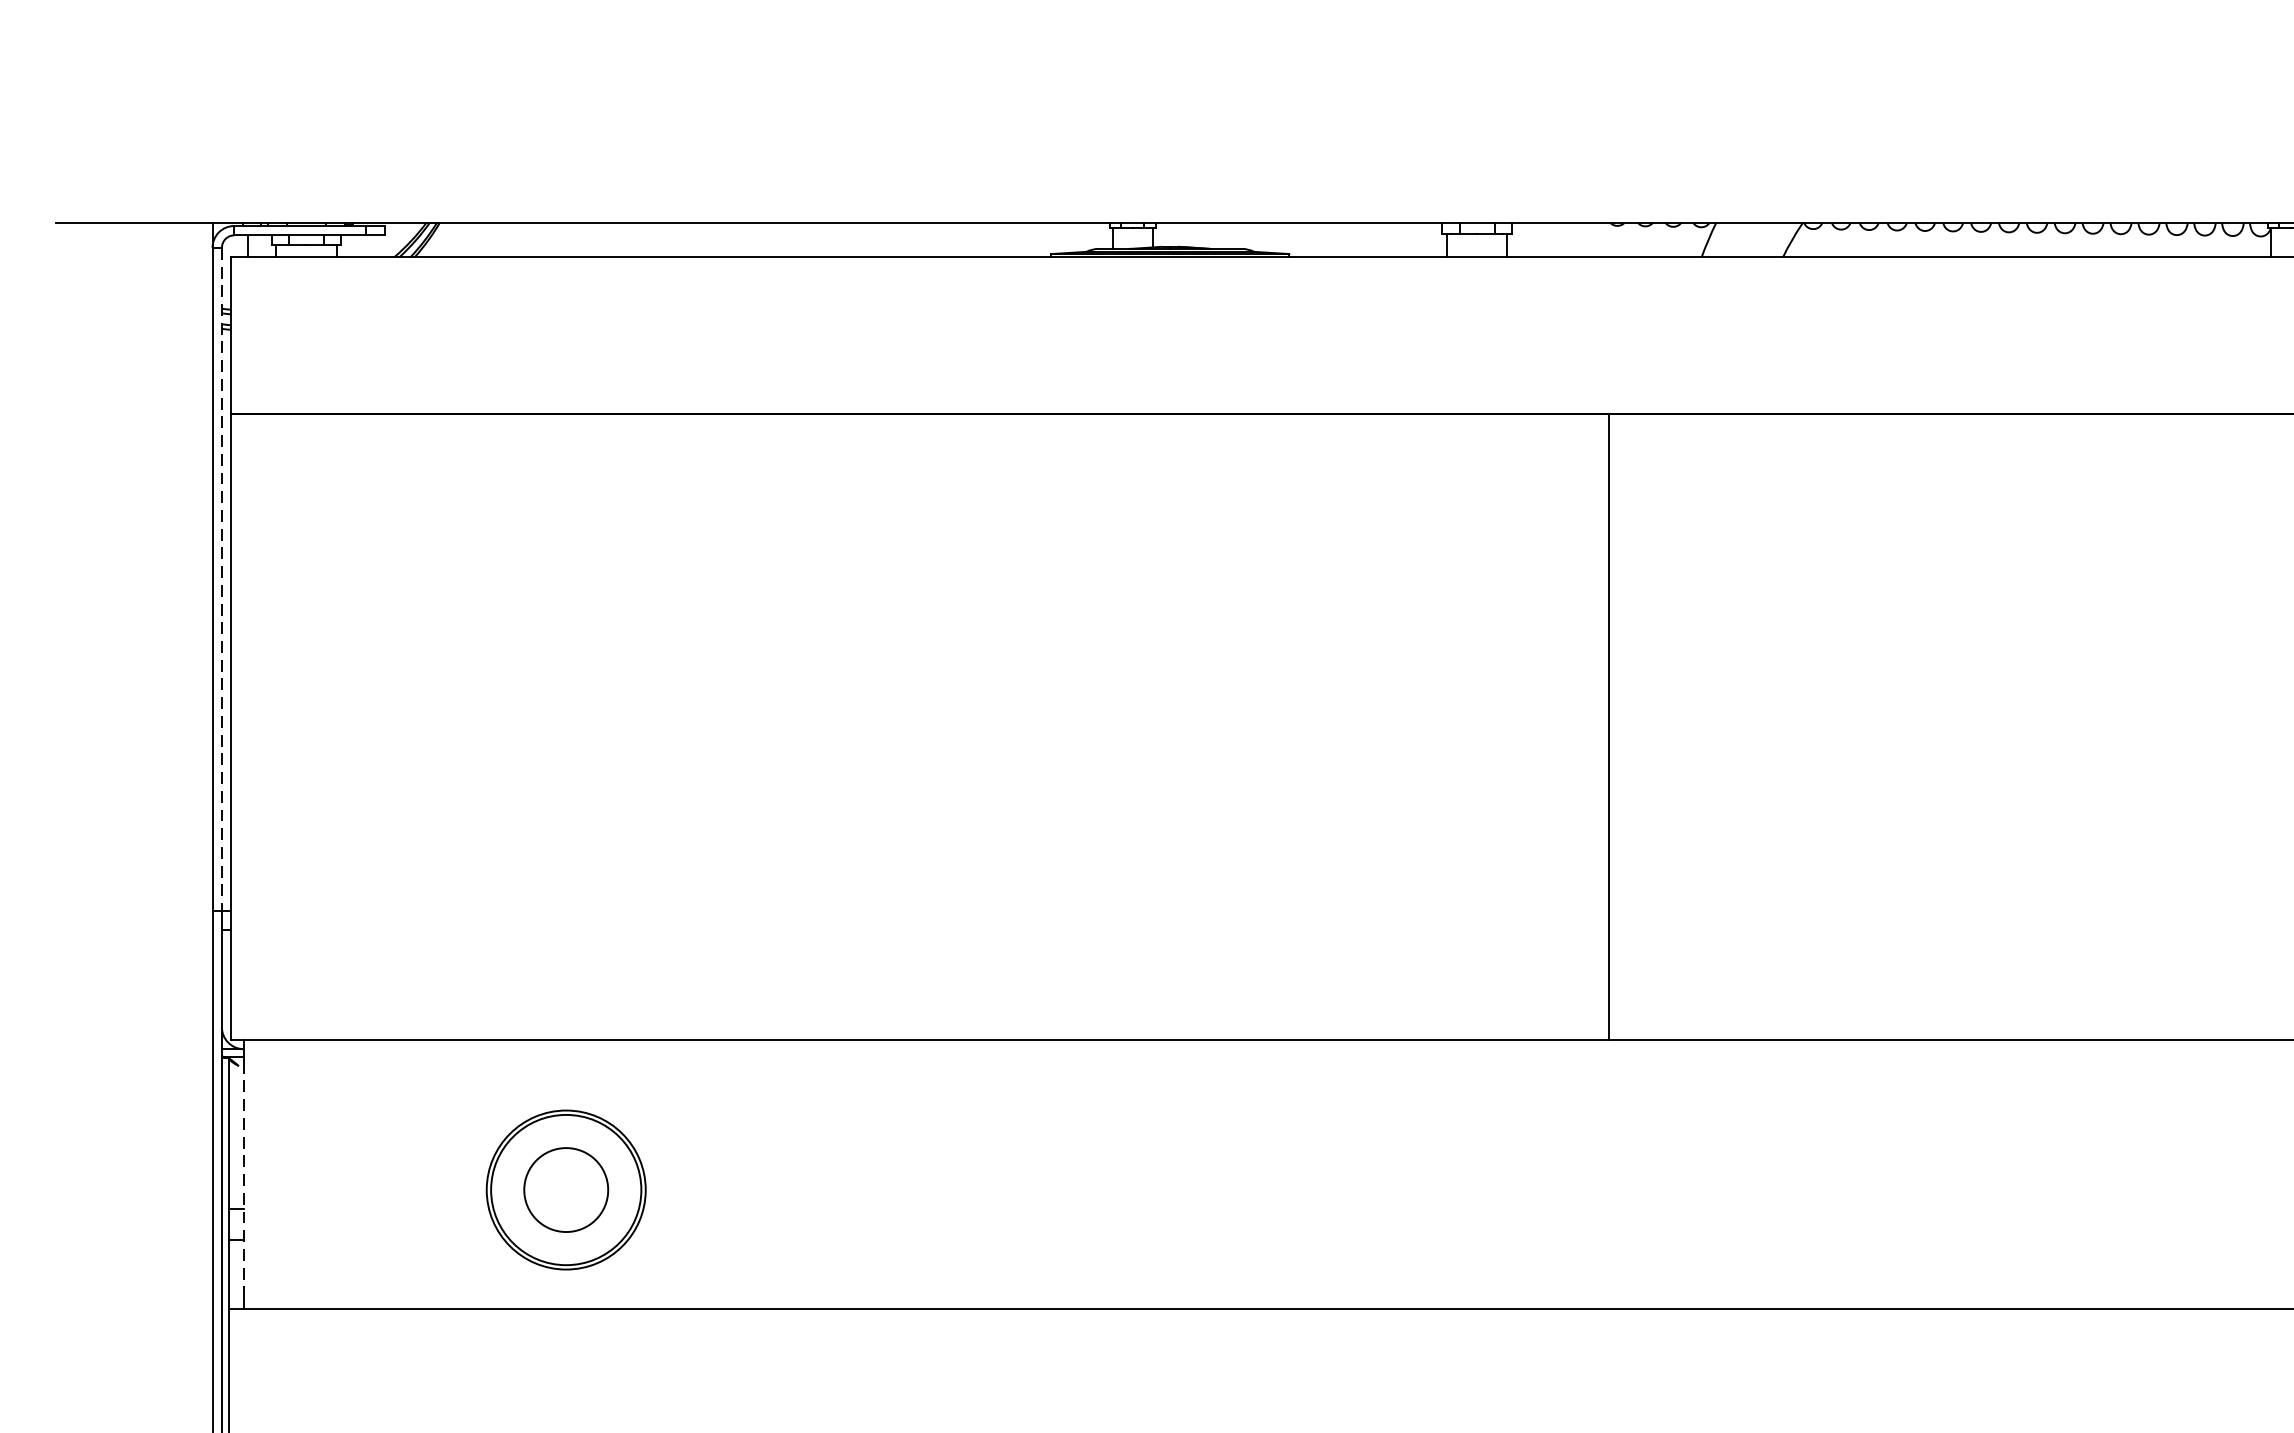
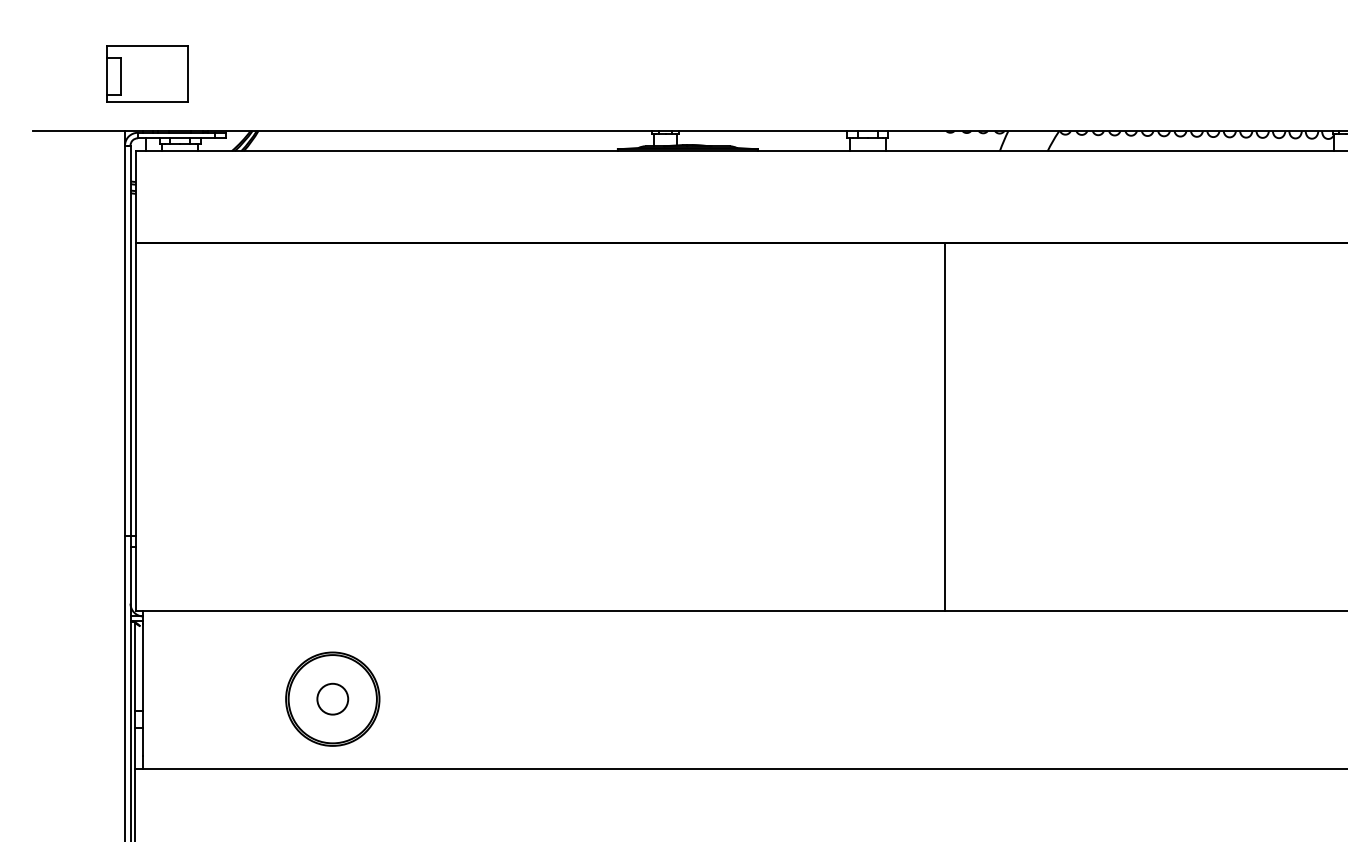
part: (250, 125) -> (147, 73), added
line: (221, 579) -> (130, 340), dashed -> solid
line: (244, 1175) -> (143, 690), dashed -> solid
circle: (565, 1188) -> (332, 698), size x0.62

